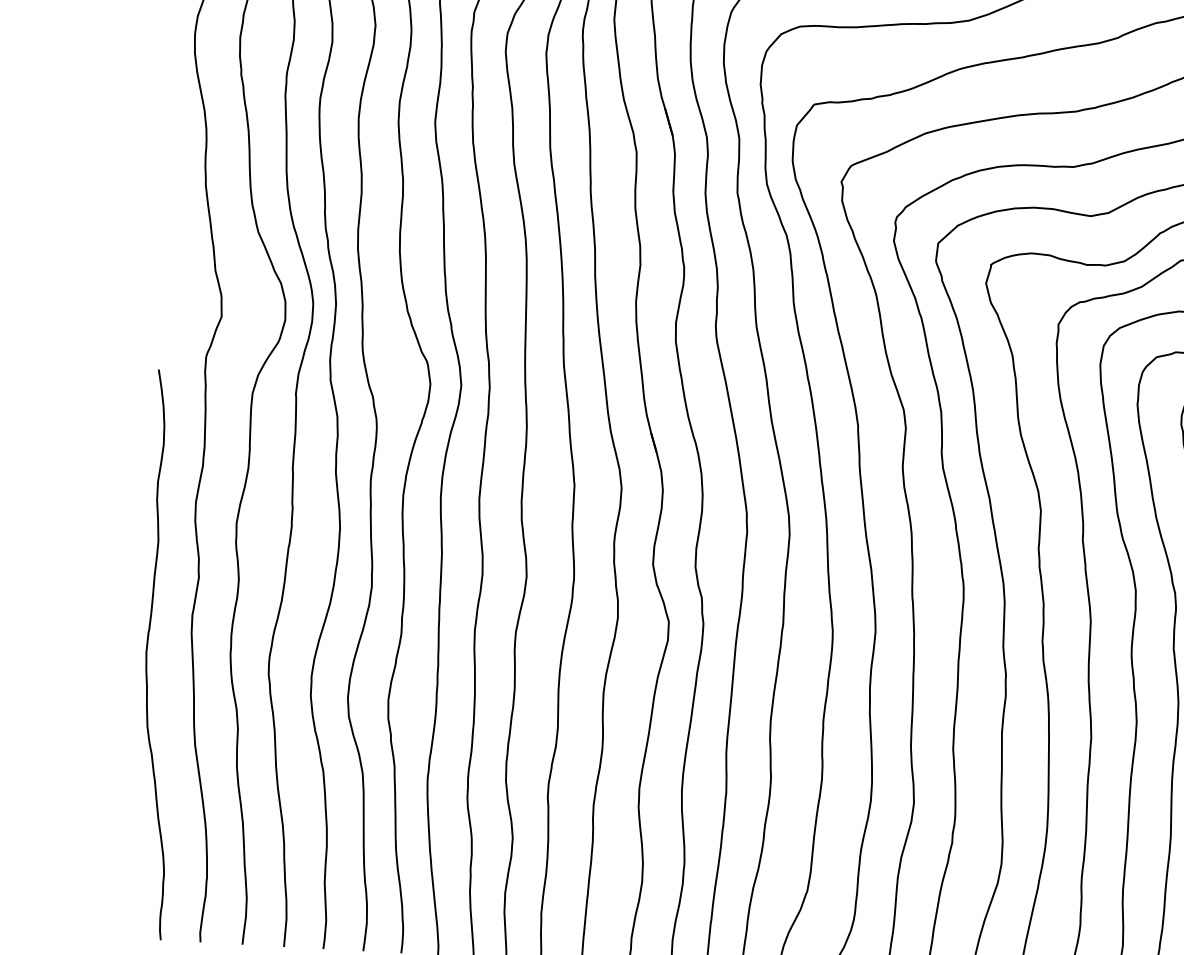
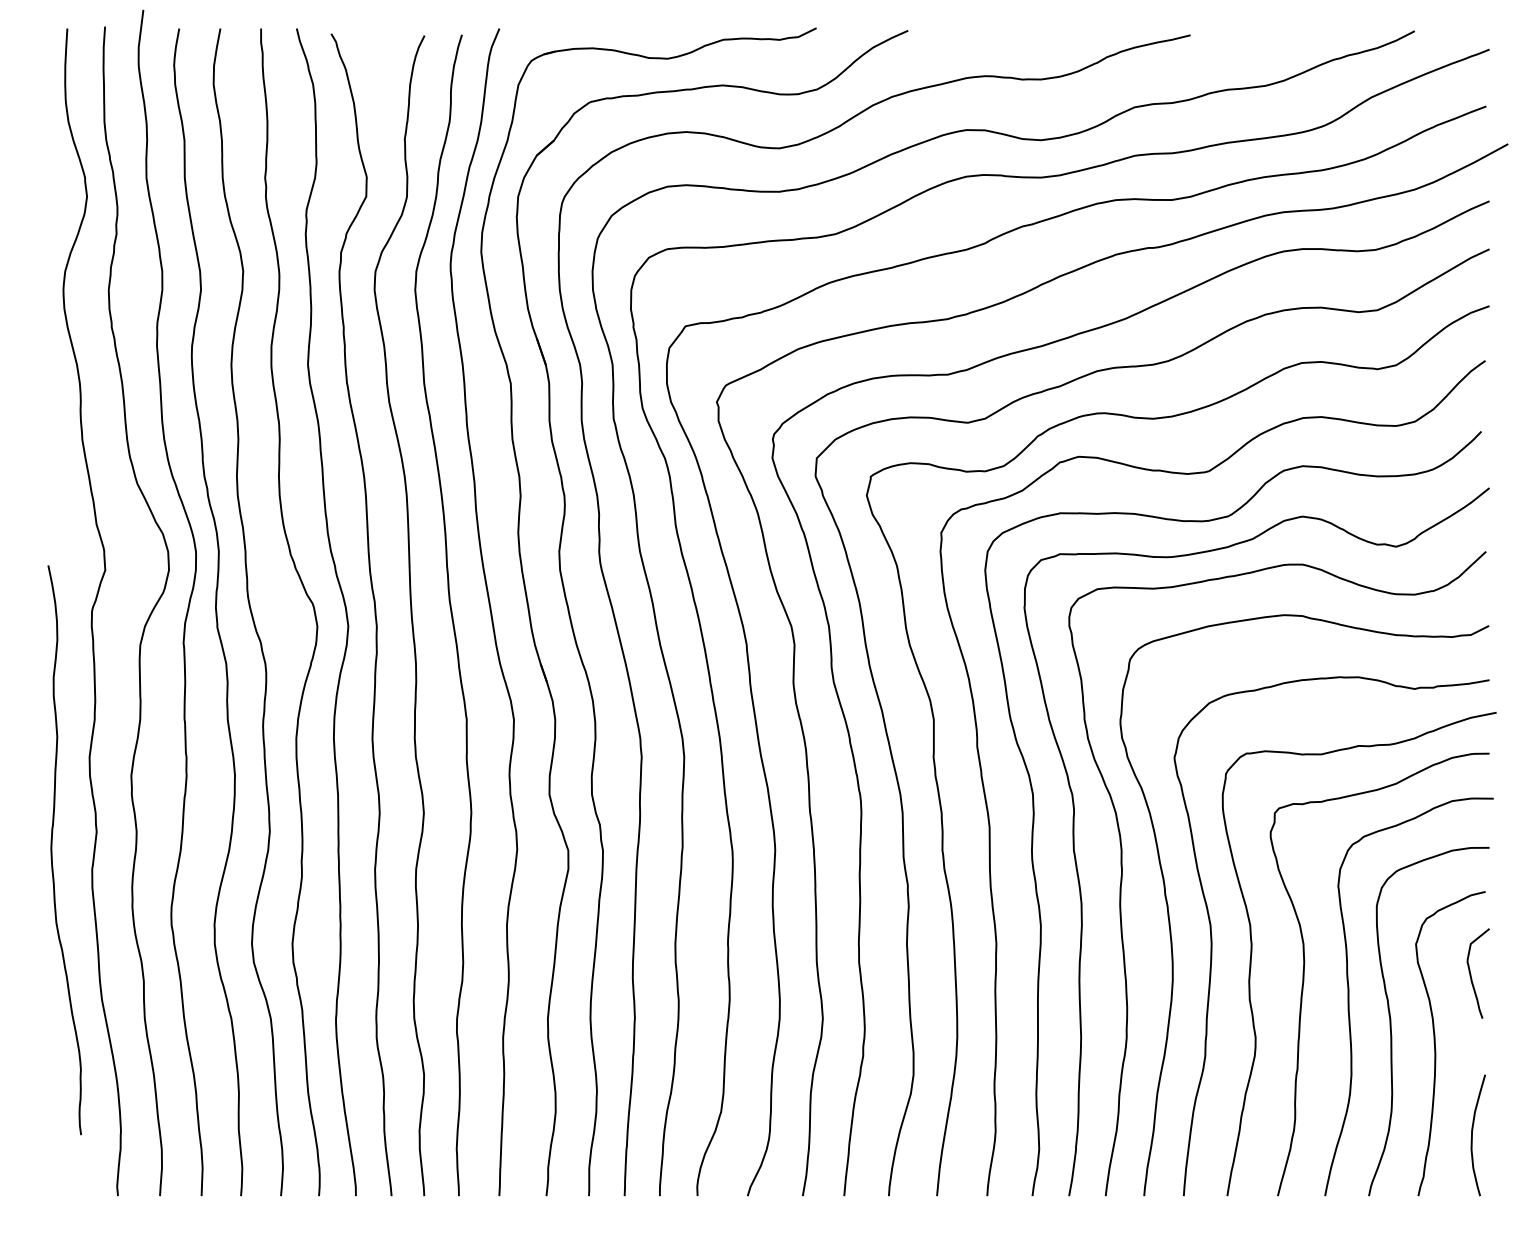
curve: (147, 654) -> (52, 850), moved

